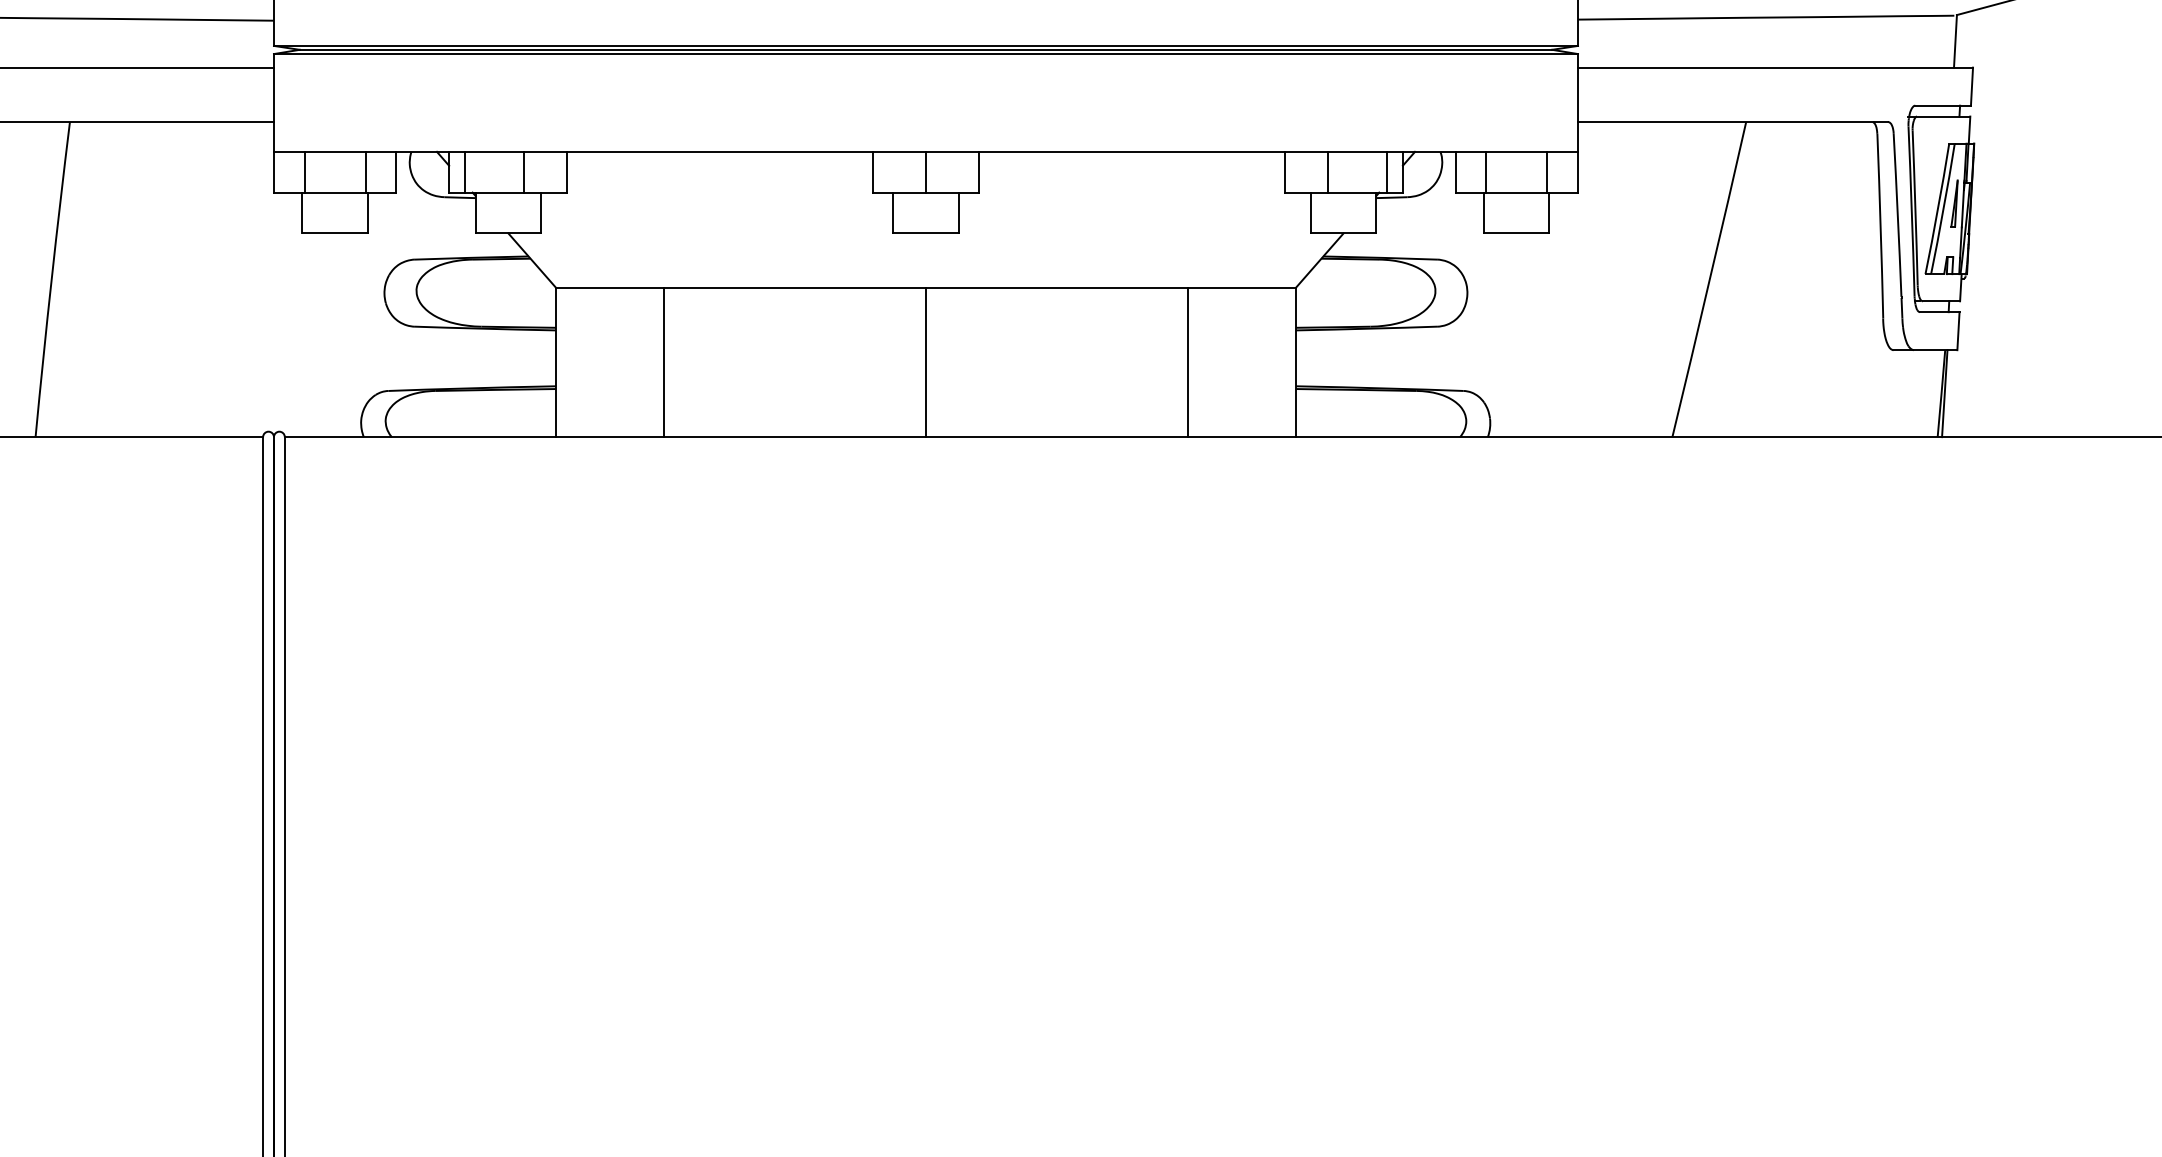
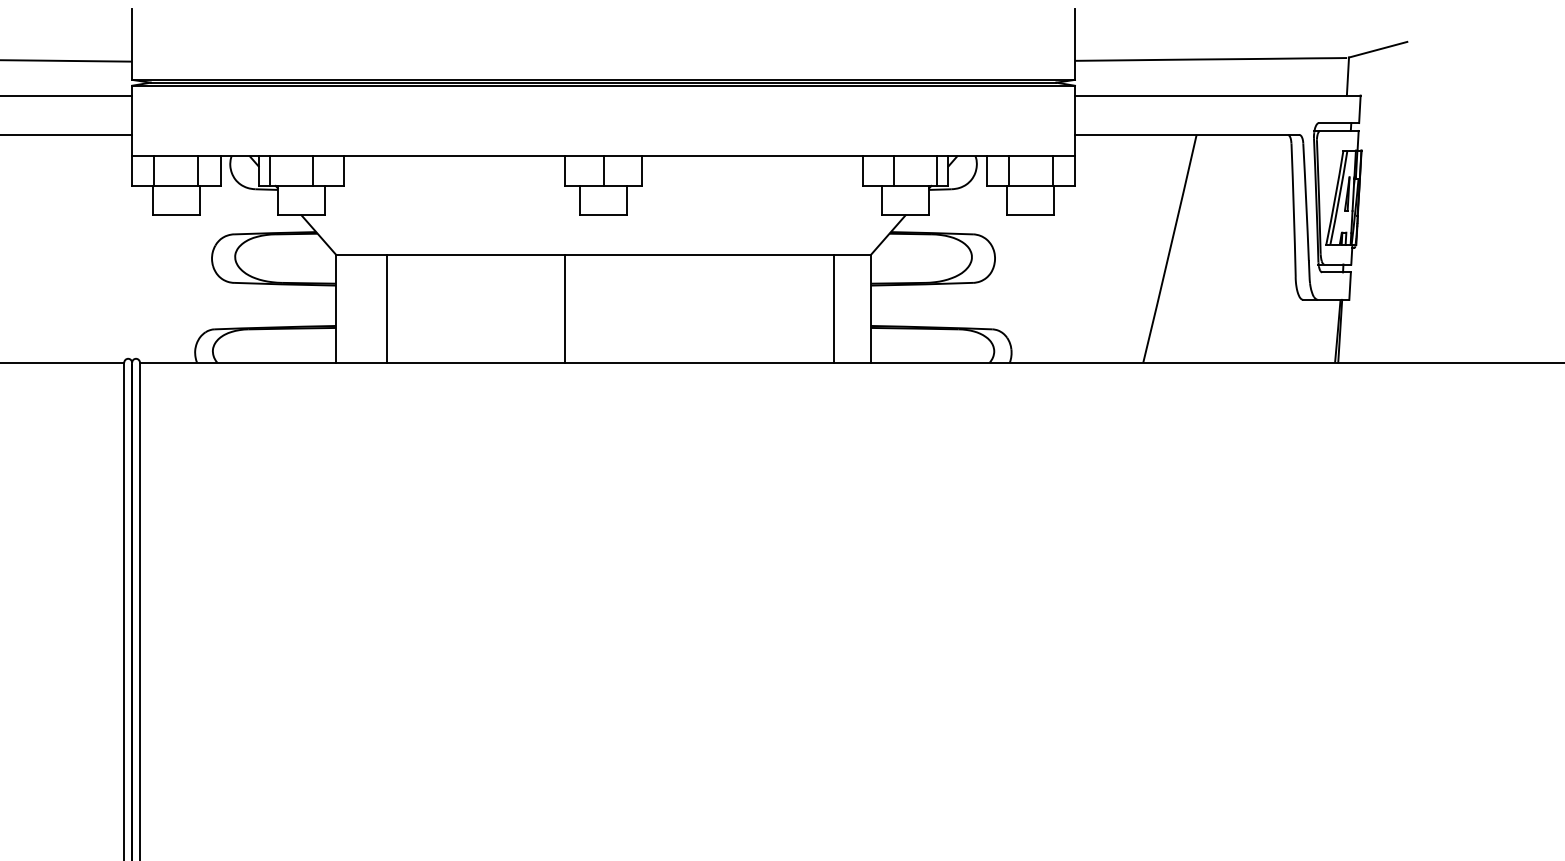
line: (664, 362) -> (387, 308), moved
line: (925, 362) -> (564, 308), moved
line: (1187, 362) -> (833, 308), moved

